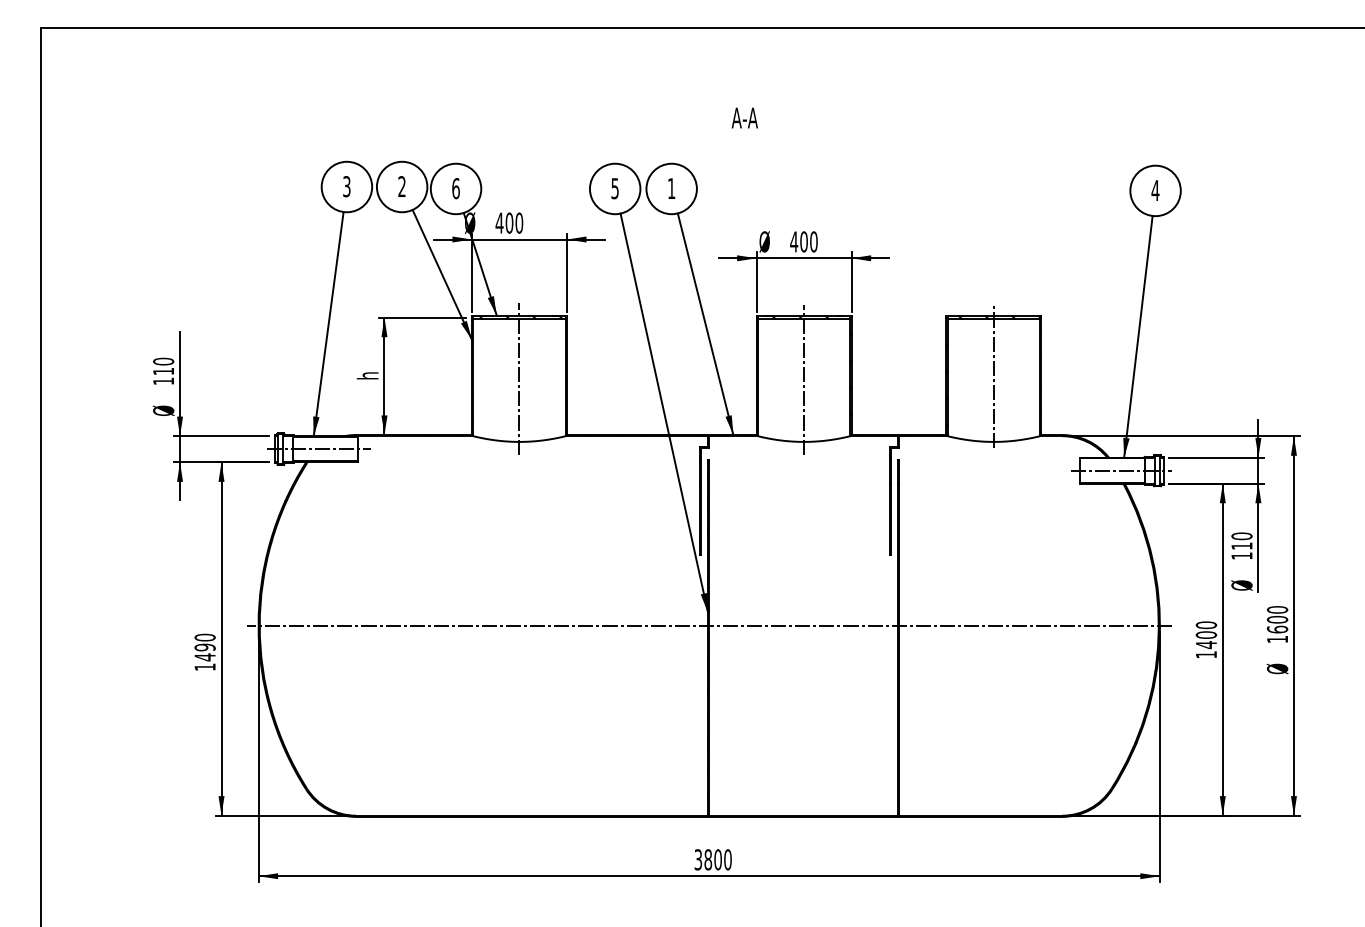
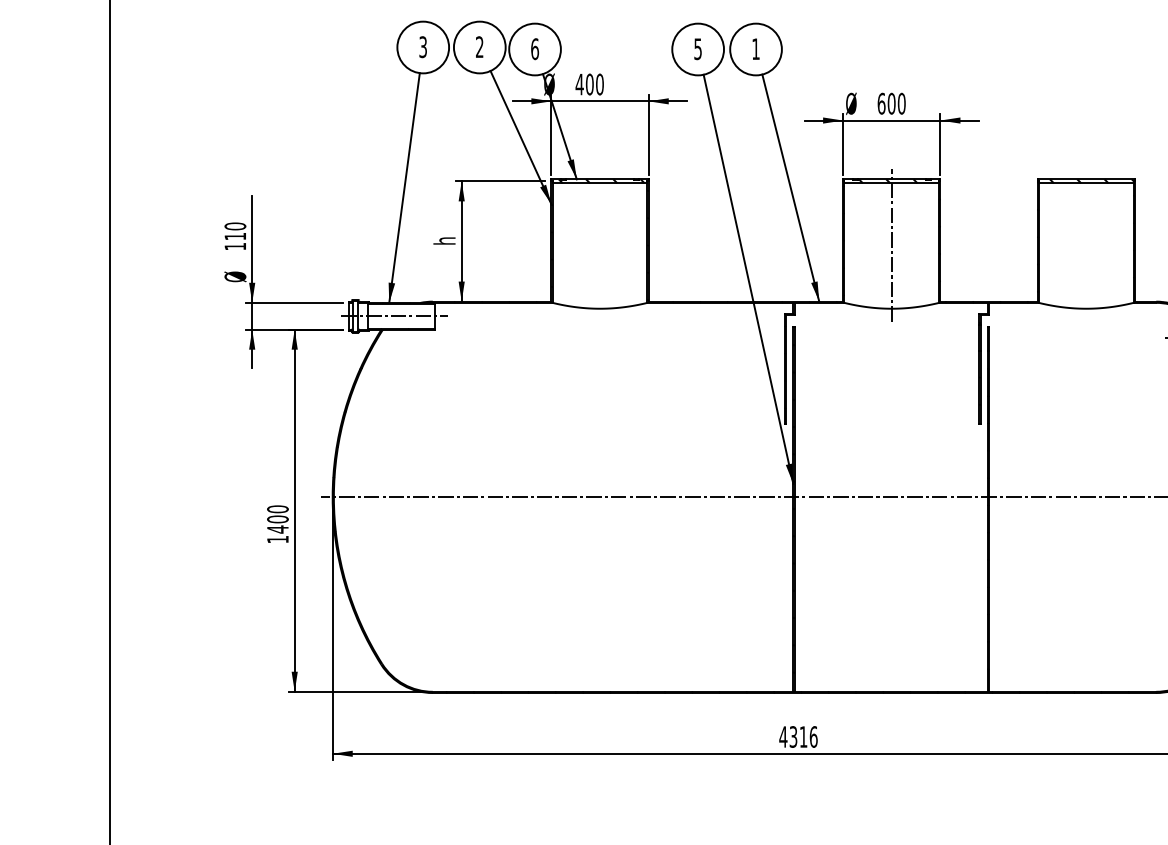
text: (794, 241) -> (881, 103), 400 -> 600
line: (993, 376) -> (1085, 241), removed
line: (519, 378) -> (600, 243), removed
text: (204, 647) -> (277, 519), 1490 -> 1400
text: (712, 859) -> (797, 736), 3800 -> 4316

